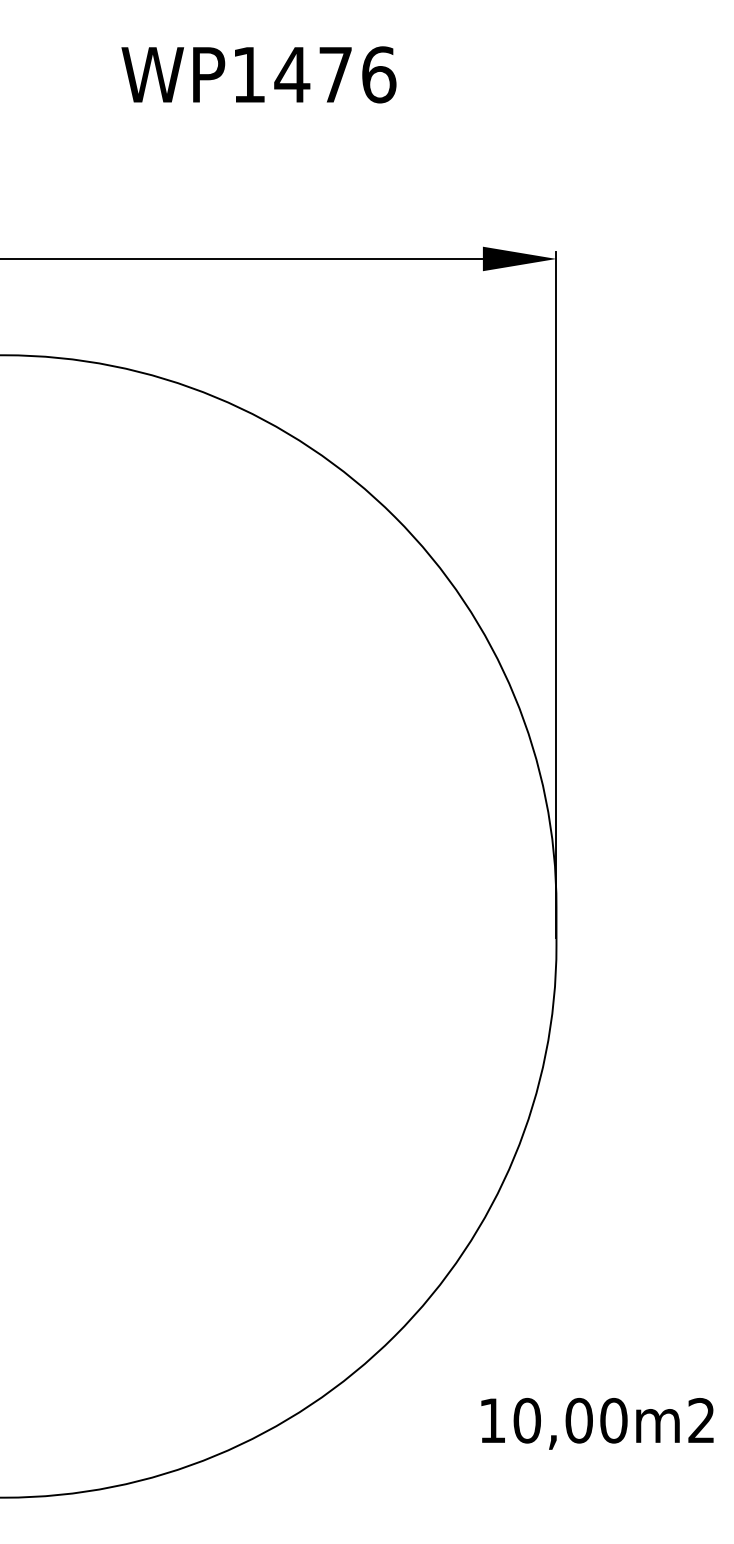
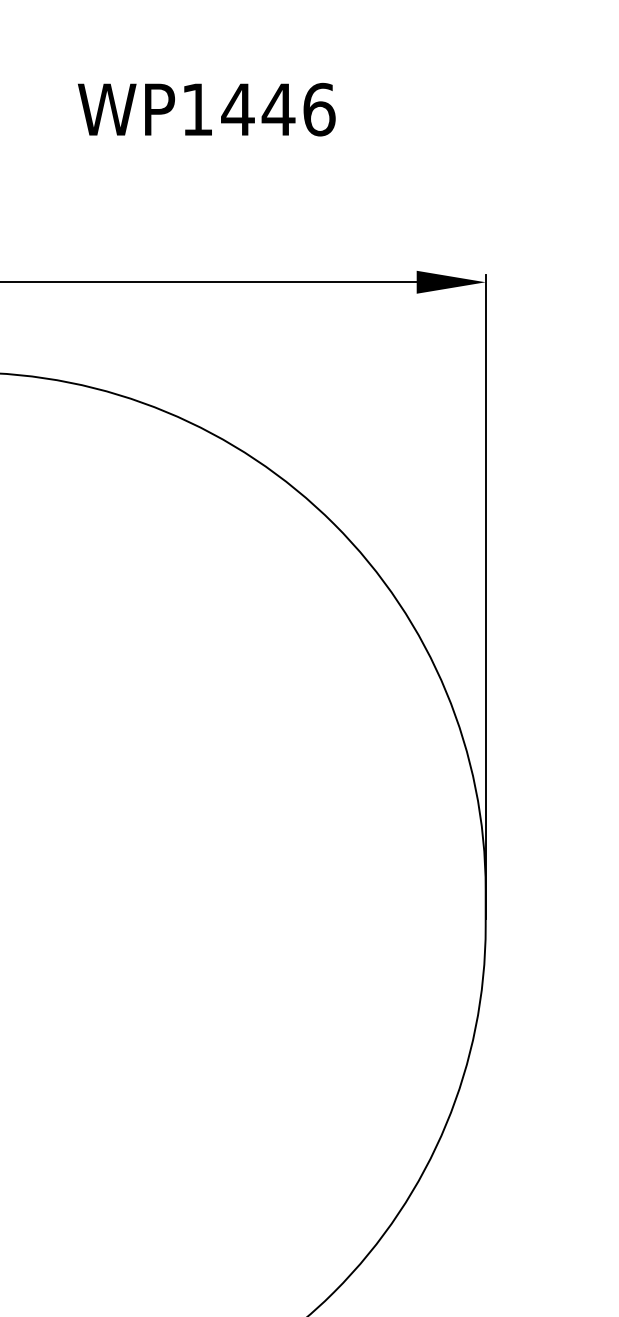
text: (335, 74) -> (278, 109), WP1476 -> WP1446

